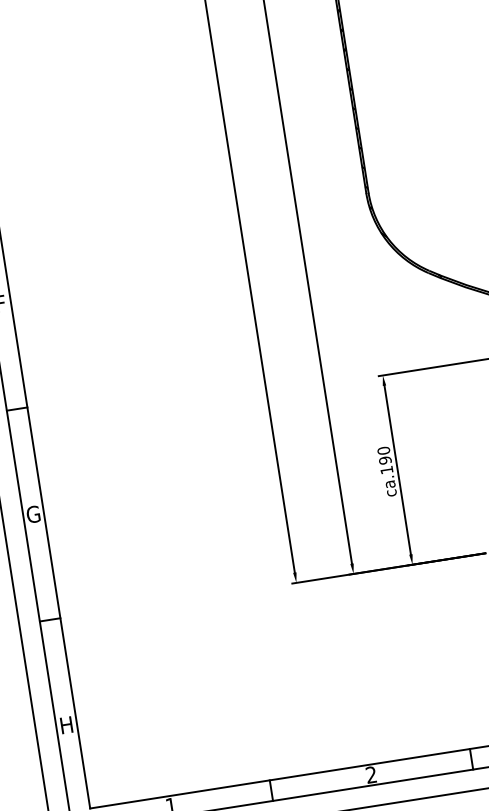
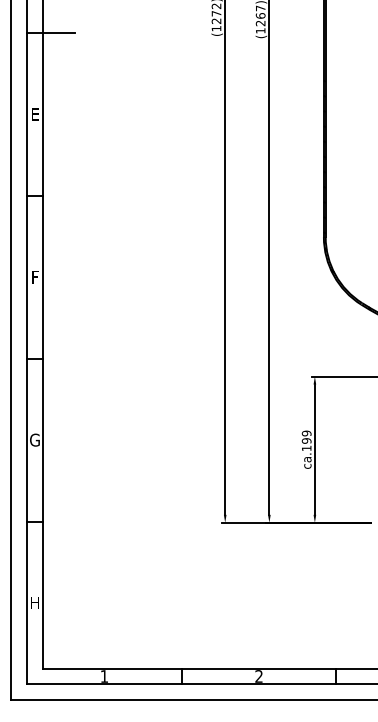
text: (383, 450) -> (306, 433), ca.190 -> ca.199

